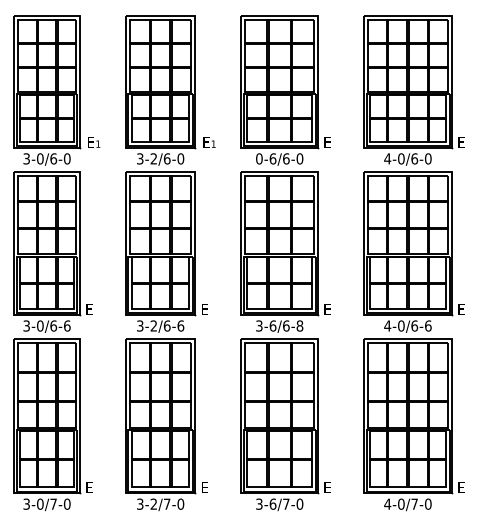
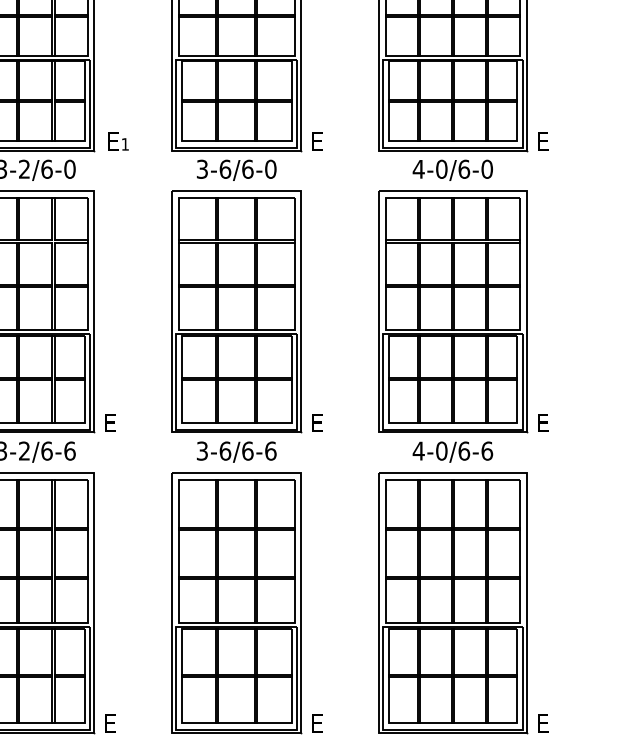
text: (259, 158) -> (202, 168), 0-6/6-0 -> 3-6/6-0
text: (299, 325) -> (270, 450), 3-6/6-8 -> 3-6/6-6

